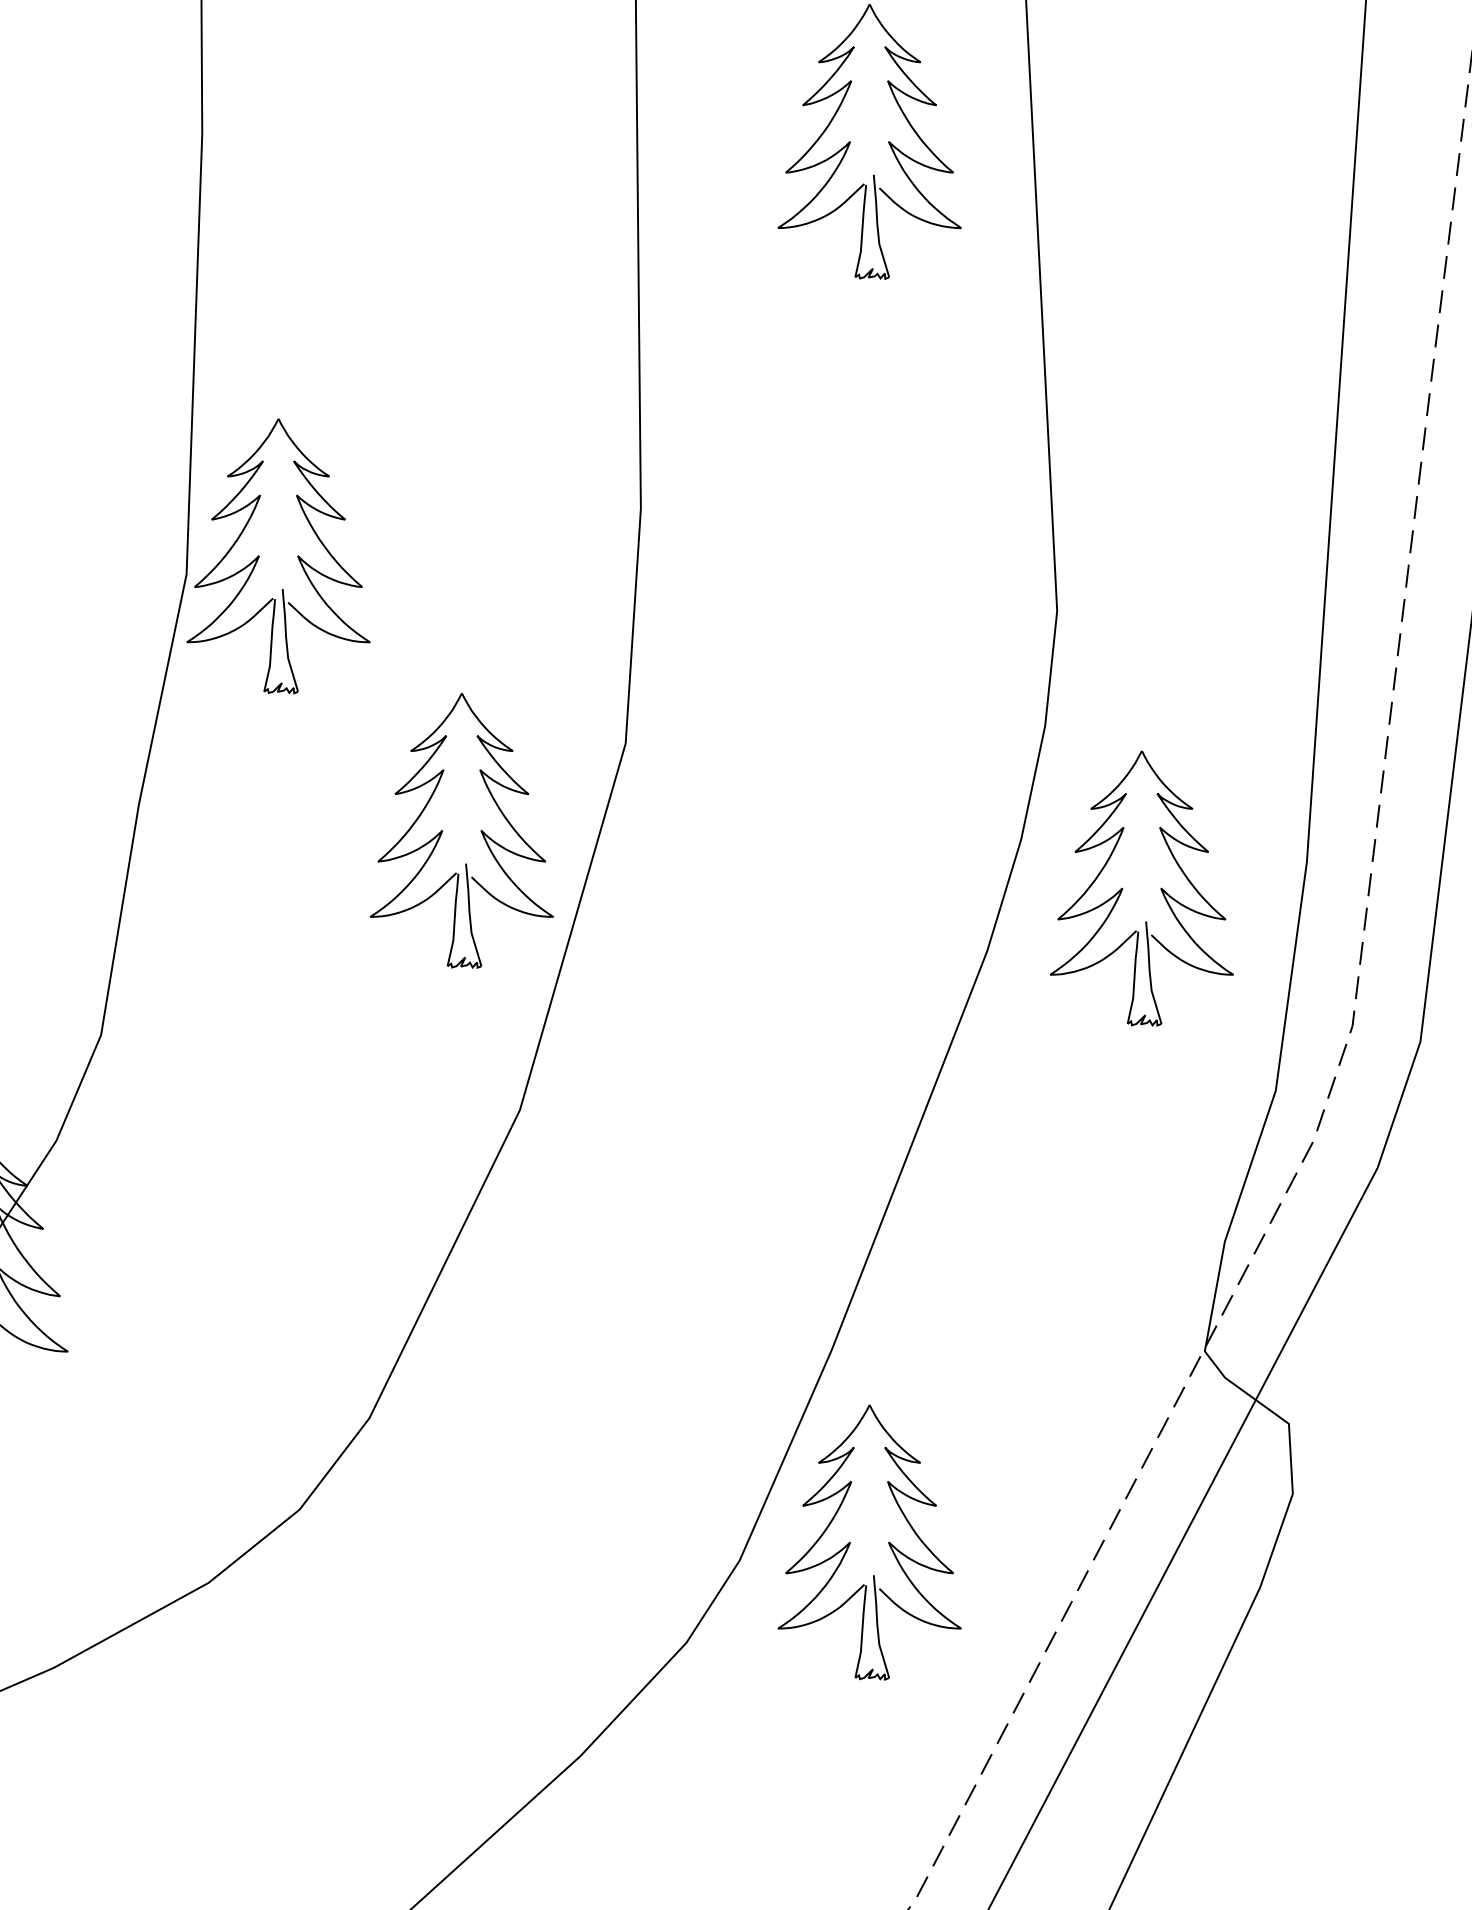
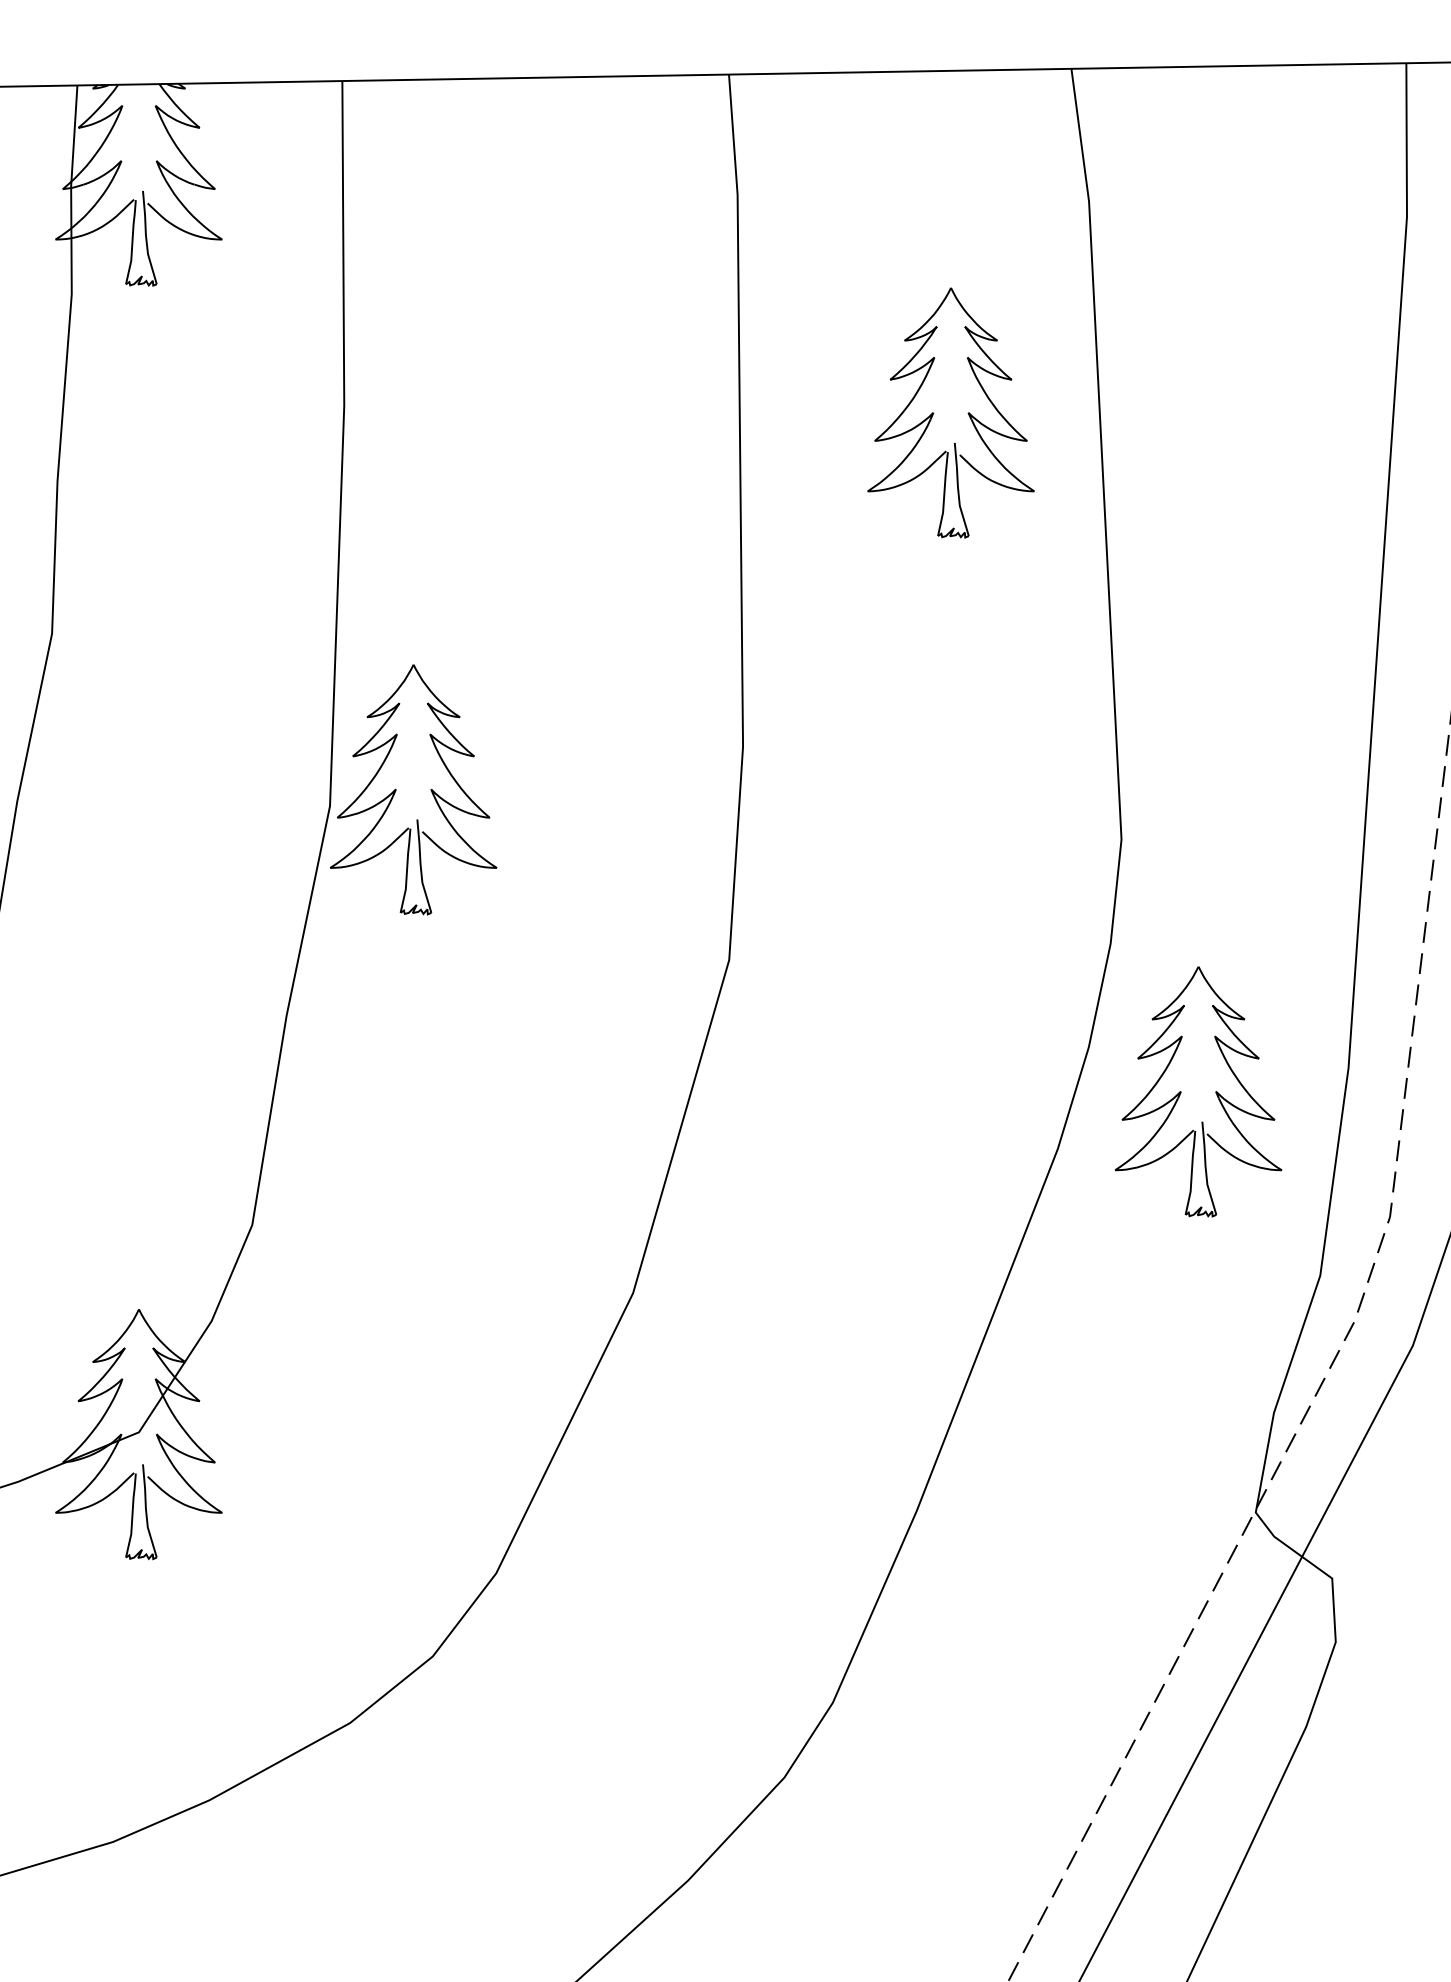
part: (443, 831) -> (563, 1039), removed
part: (851, 1542) -> (934, 1686), removed

